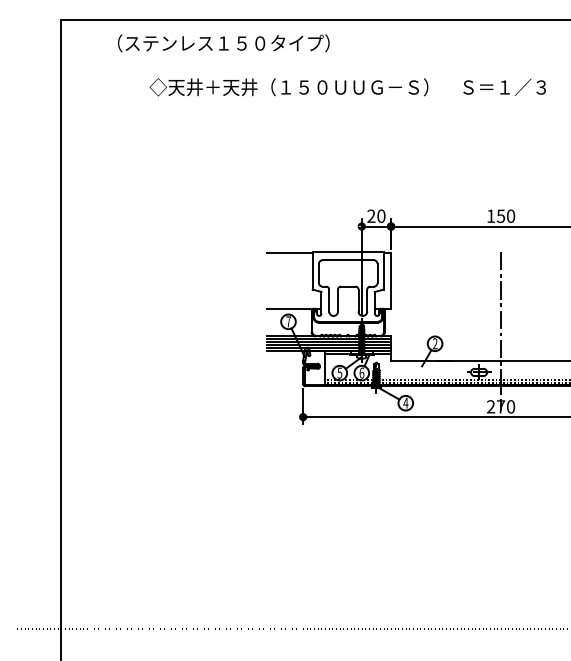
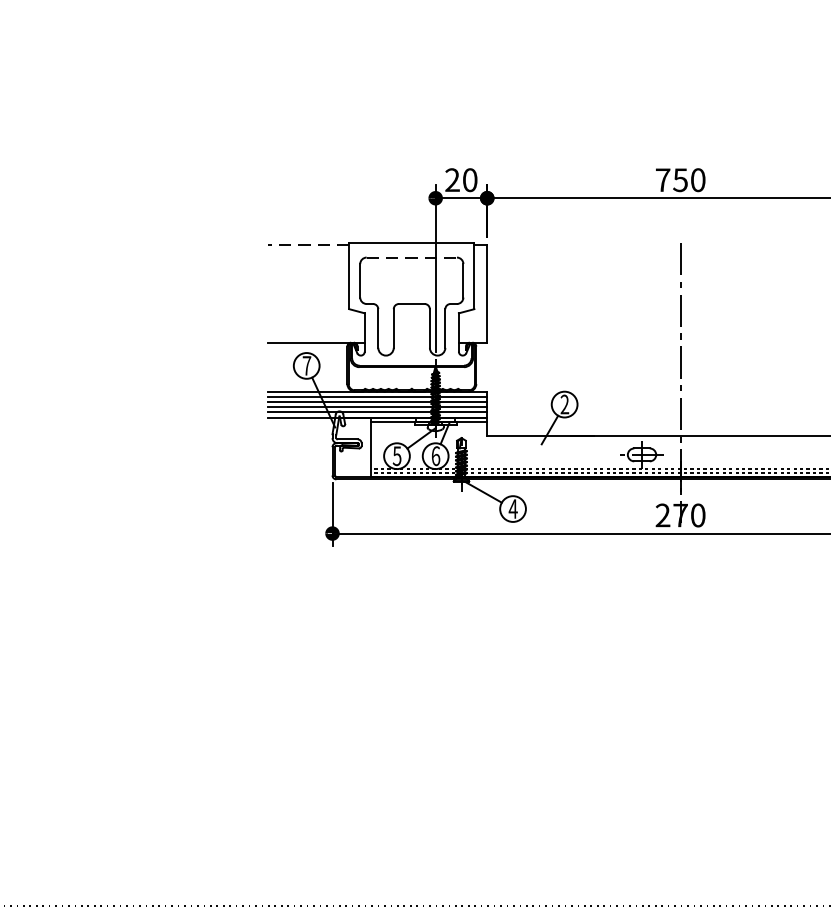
text: (491, 215) -> (663, 178), 150 -> 750
line: (289, 252) -> (308, 243), solid -> dashed
line: (348, 260) -> (412, 257), solid -> dashed

